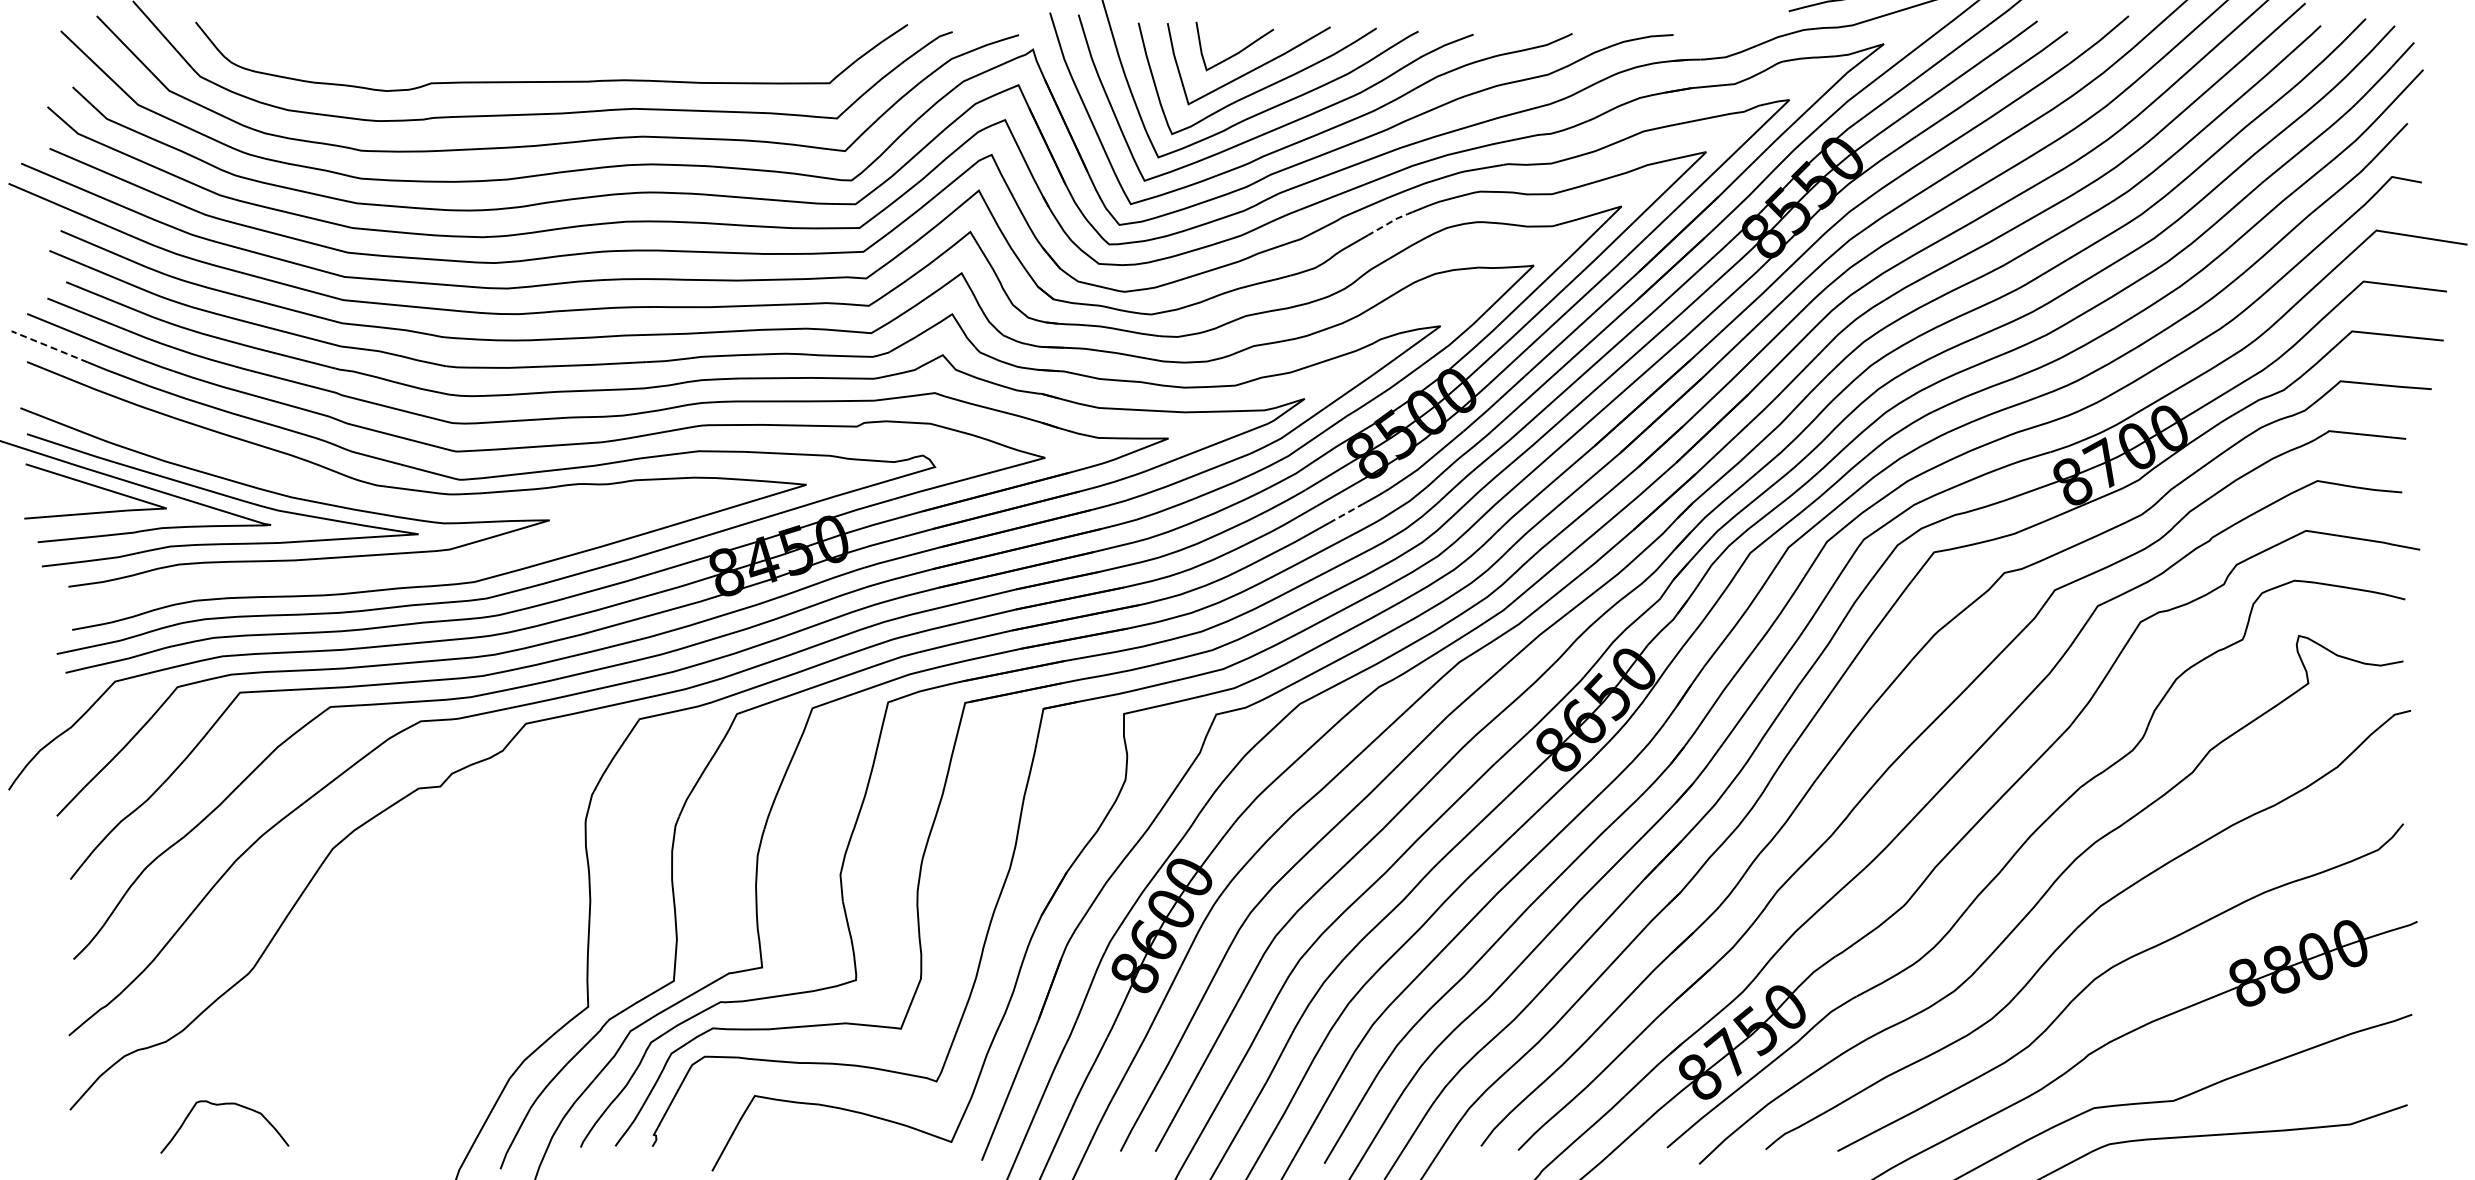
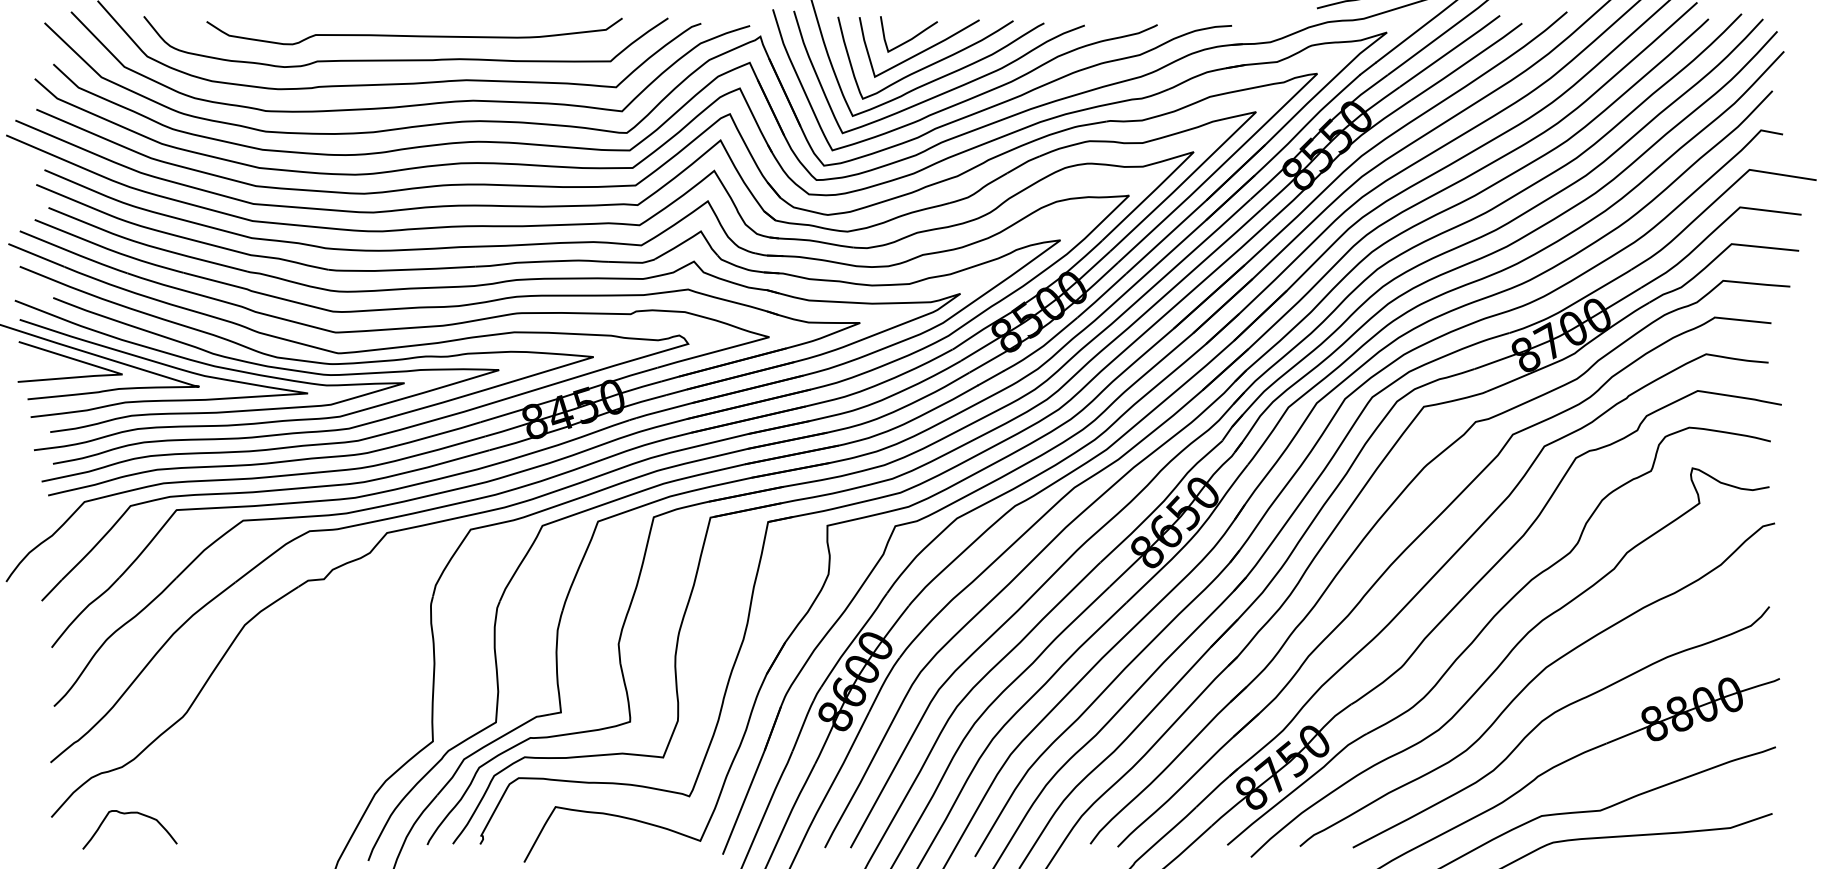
curve: (562, 48) -> (413, 35), added
line: (1391, 222) -> (1024, 163), dashed -> solid
line: (49, 346) -> (36, 255), dashed -> solid
curve: (362, 498) -> (266, 367), added
line: (1346, 513) -> (991, 378), dashed -> solid
curve: (221, 1105) -> (127, 814), moved

